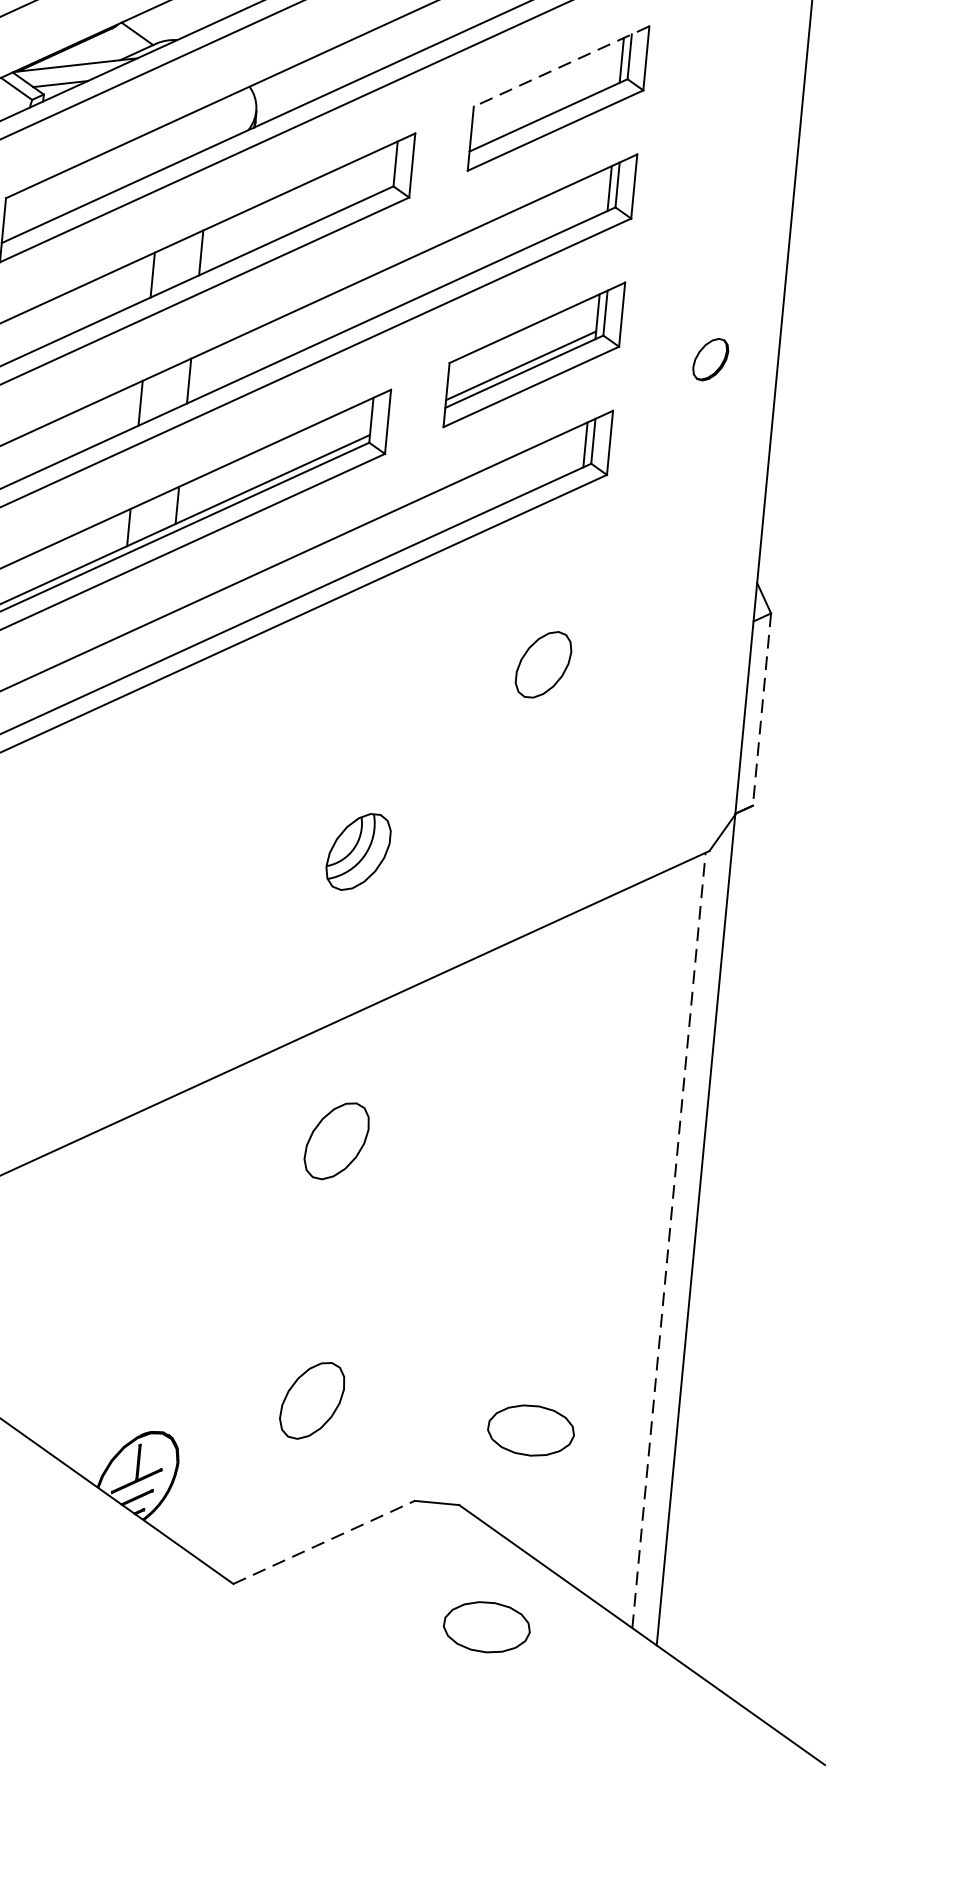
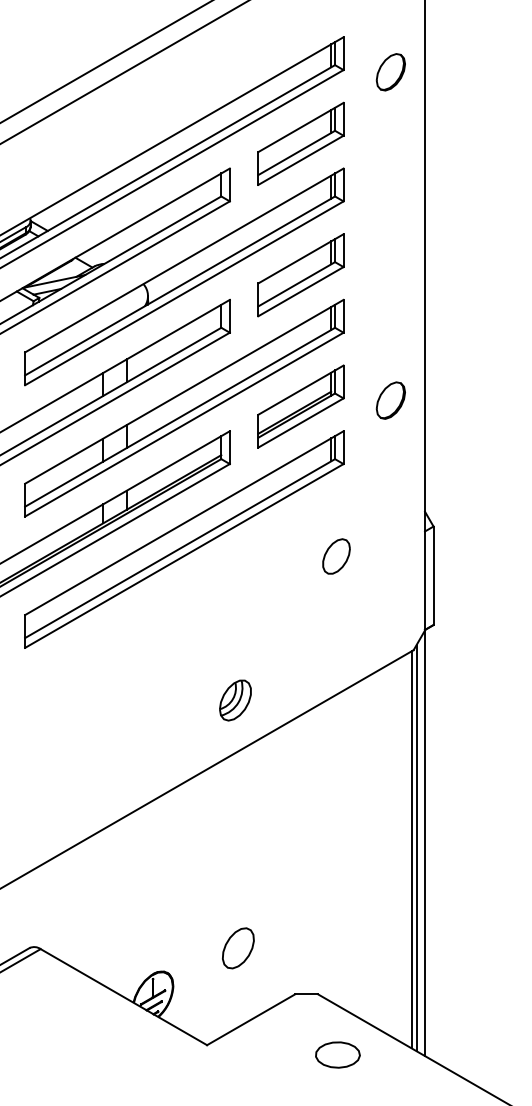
line: (560, 67) -> (300, 259), dashed -> solid
part: (710, 359) -> (390, 400), size x1.67
part: (543, 664) -> (336, 556), moved
line: (761, 710) -> (433, 576), dashed -> solid
part: (358, 852) -> (235, 700), moved
part: (337, 1141) -> (238, 815), removed
line: (678, 1238) -> (416, 848), added
line: (668, 1239) -> (411, 849), dashed -> solid
part: (530, 1429) -> (350, 952), removed
line: (324, 1542) -> (251, 1019), dashed -> solid

